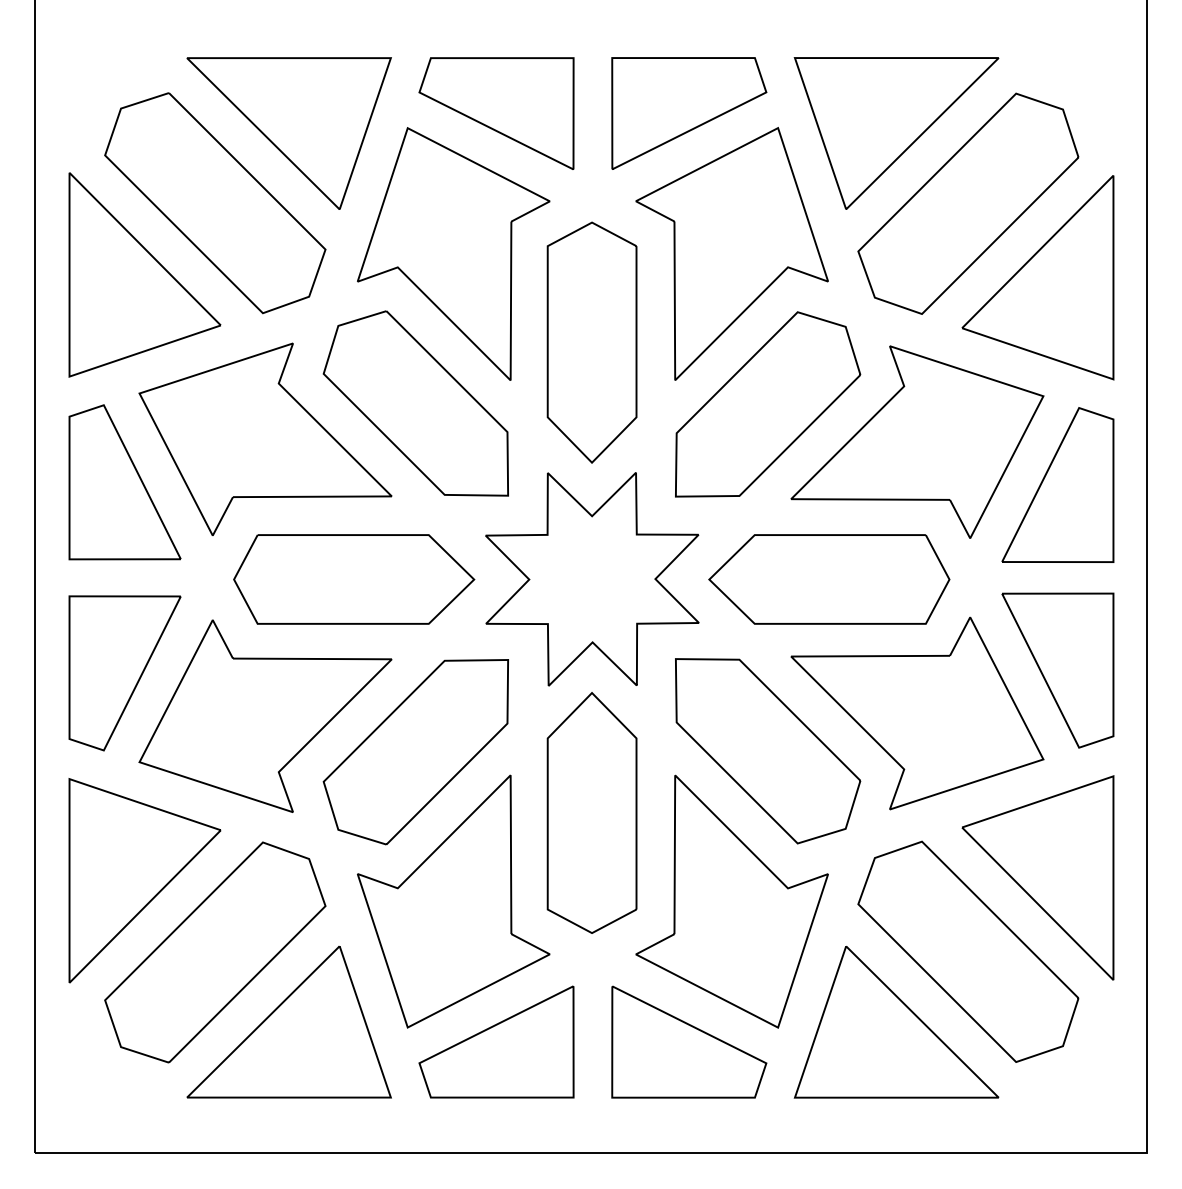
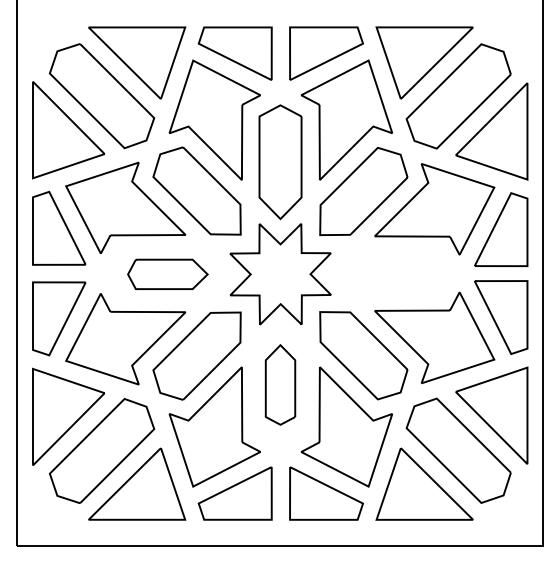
part: (353, 579) -> (167, 274), size x0.7
part: (828, 579) -> (392, 274), removed
part: (592, 811) -> (280, 384), size x0.7

